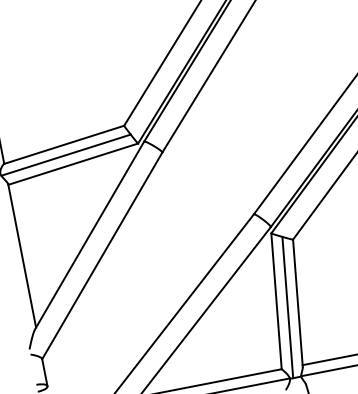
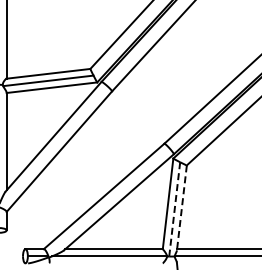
line: (297, 302) -> (181, 207), solid -> dashed
line: (287, 307) -> (174, 209), solid -> dashed

